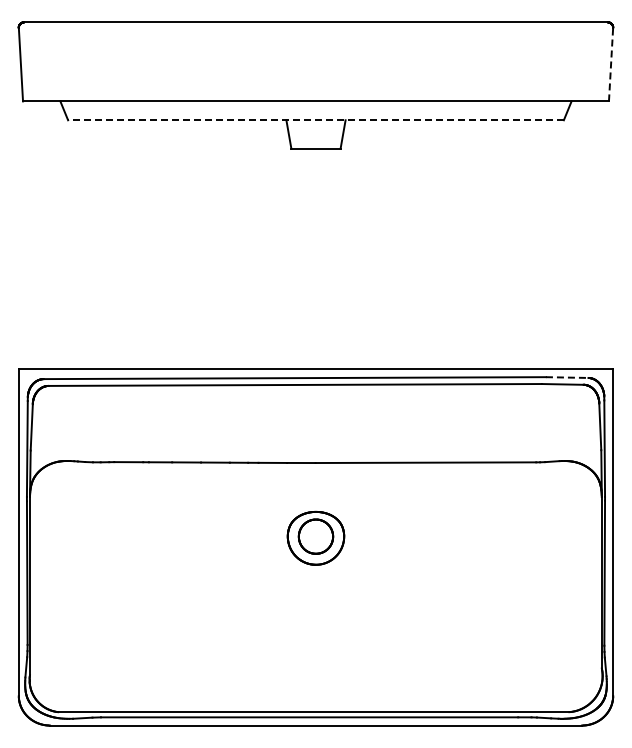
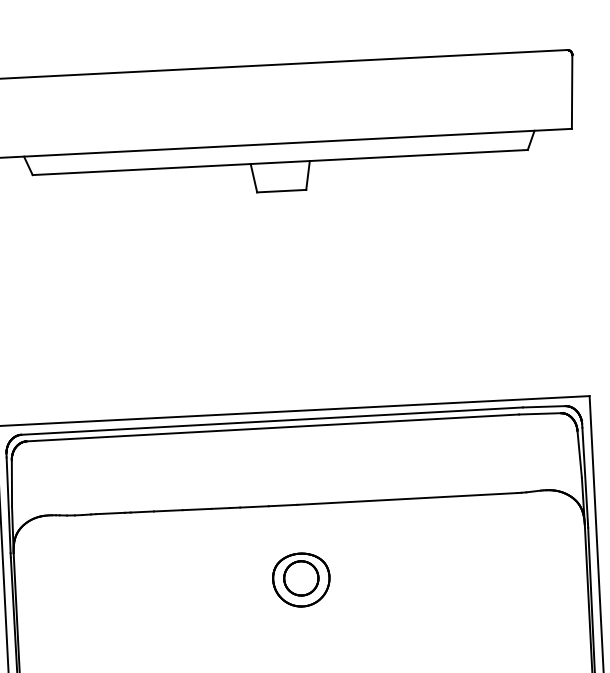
line: (611, 64) -> (572, 91), dashed -> solid
line: (315, 120) -> (279, 162), dashed -> solid
line: (567, 377) -> (544, 406), dashed -> solid

